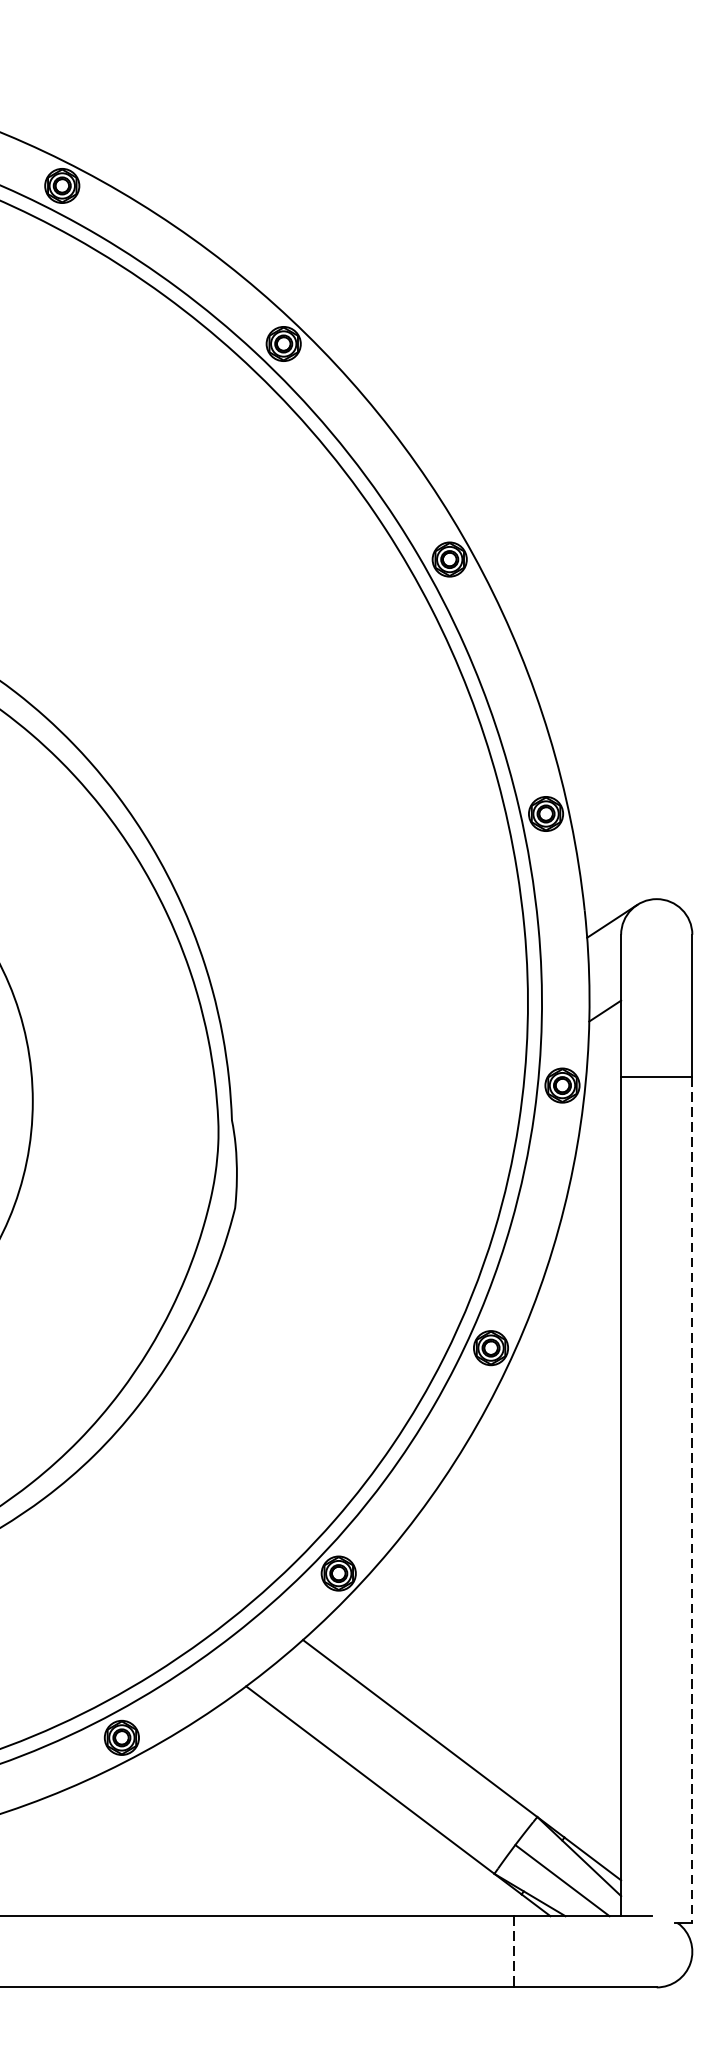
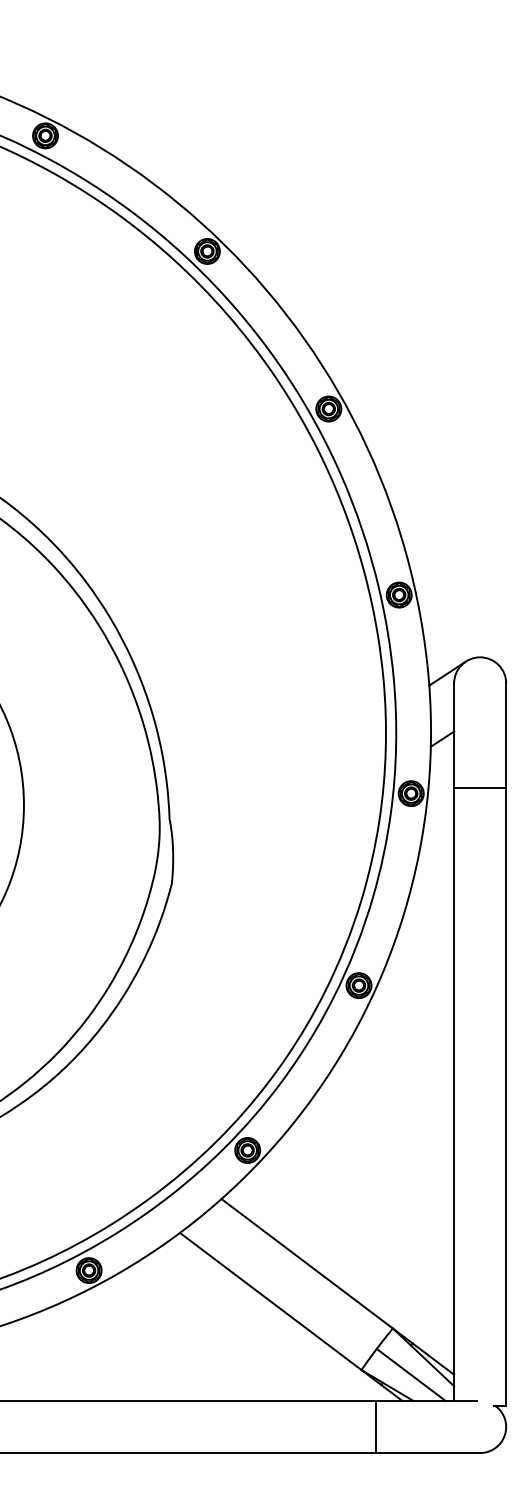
line: (692, 1501) -> (506, 1097), dashed -> solid
line: (514, 1952) -> (376, 1427), dashed -> solid

